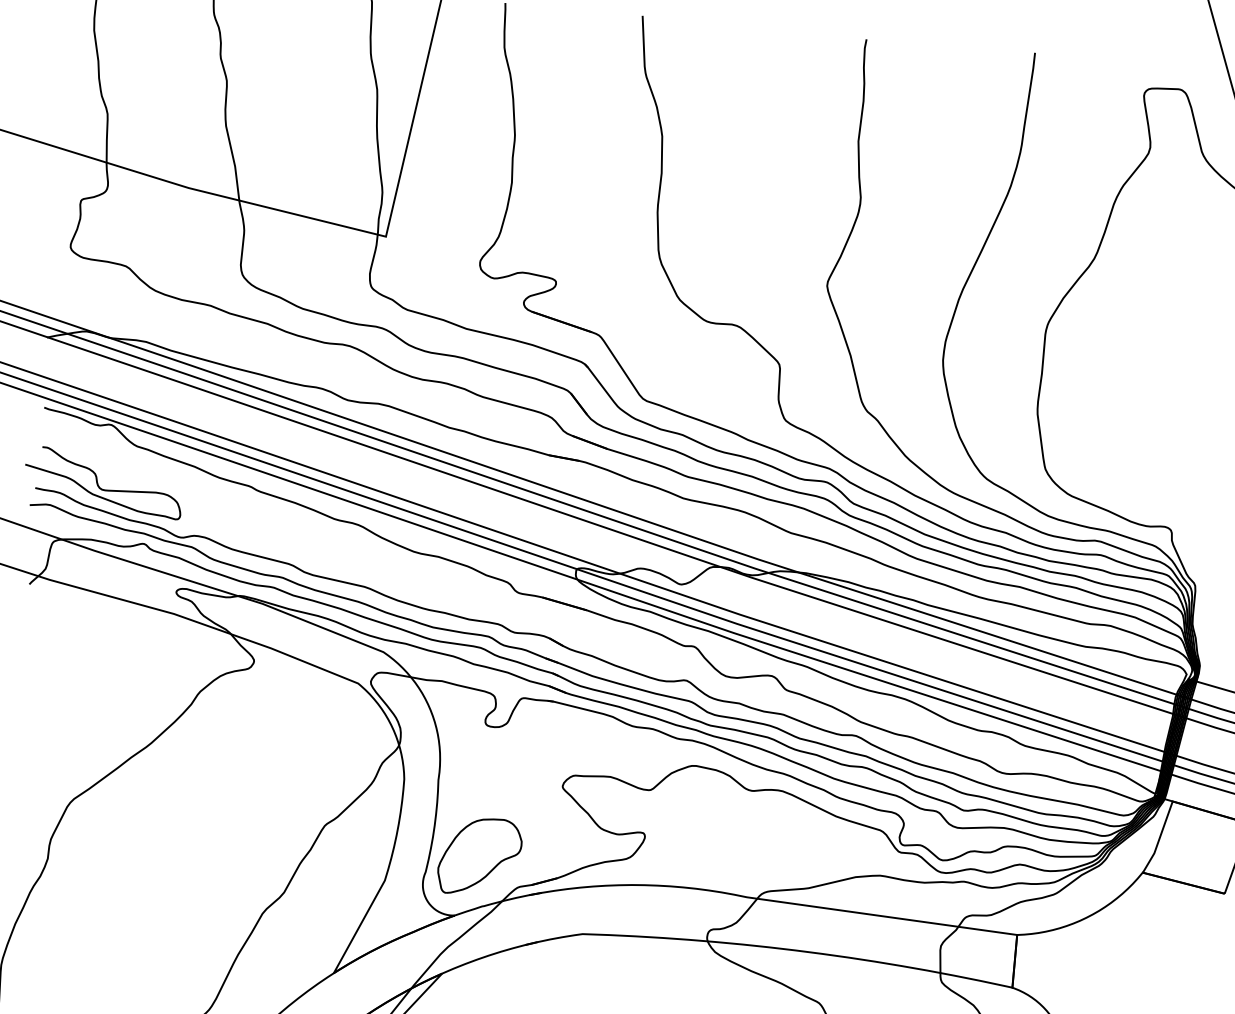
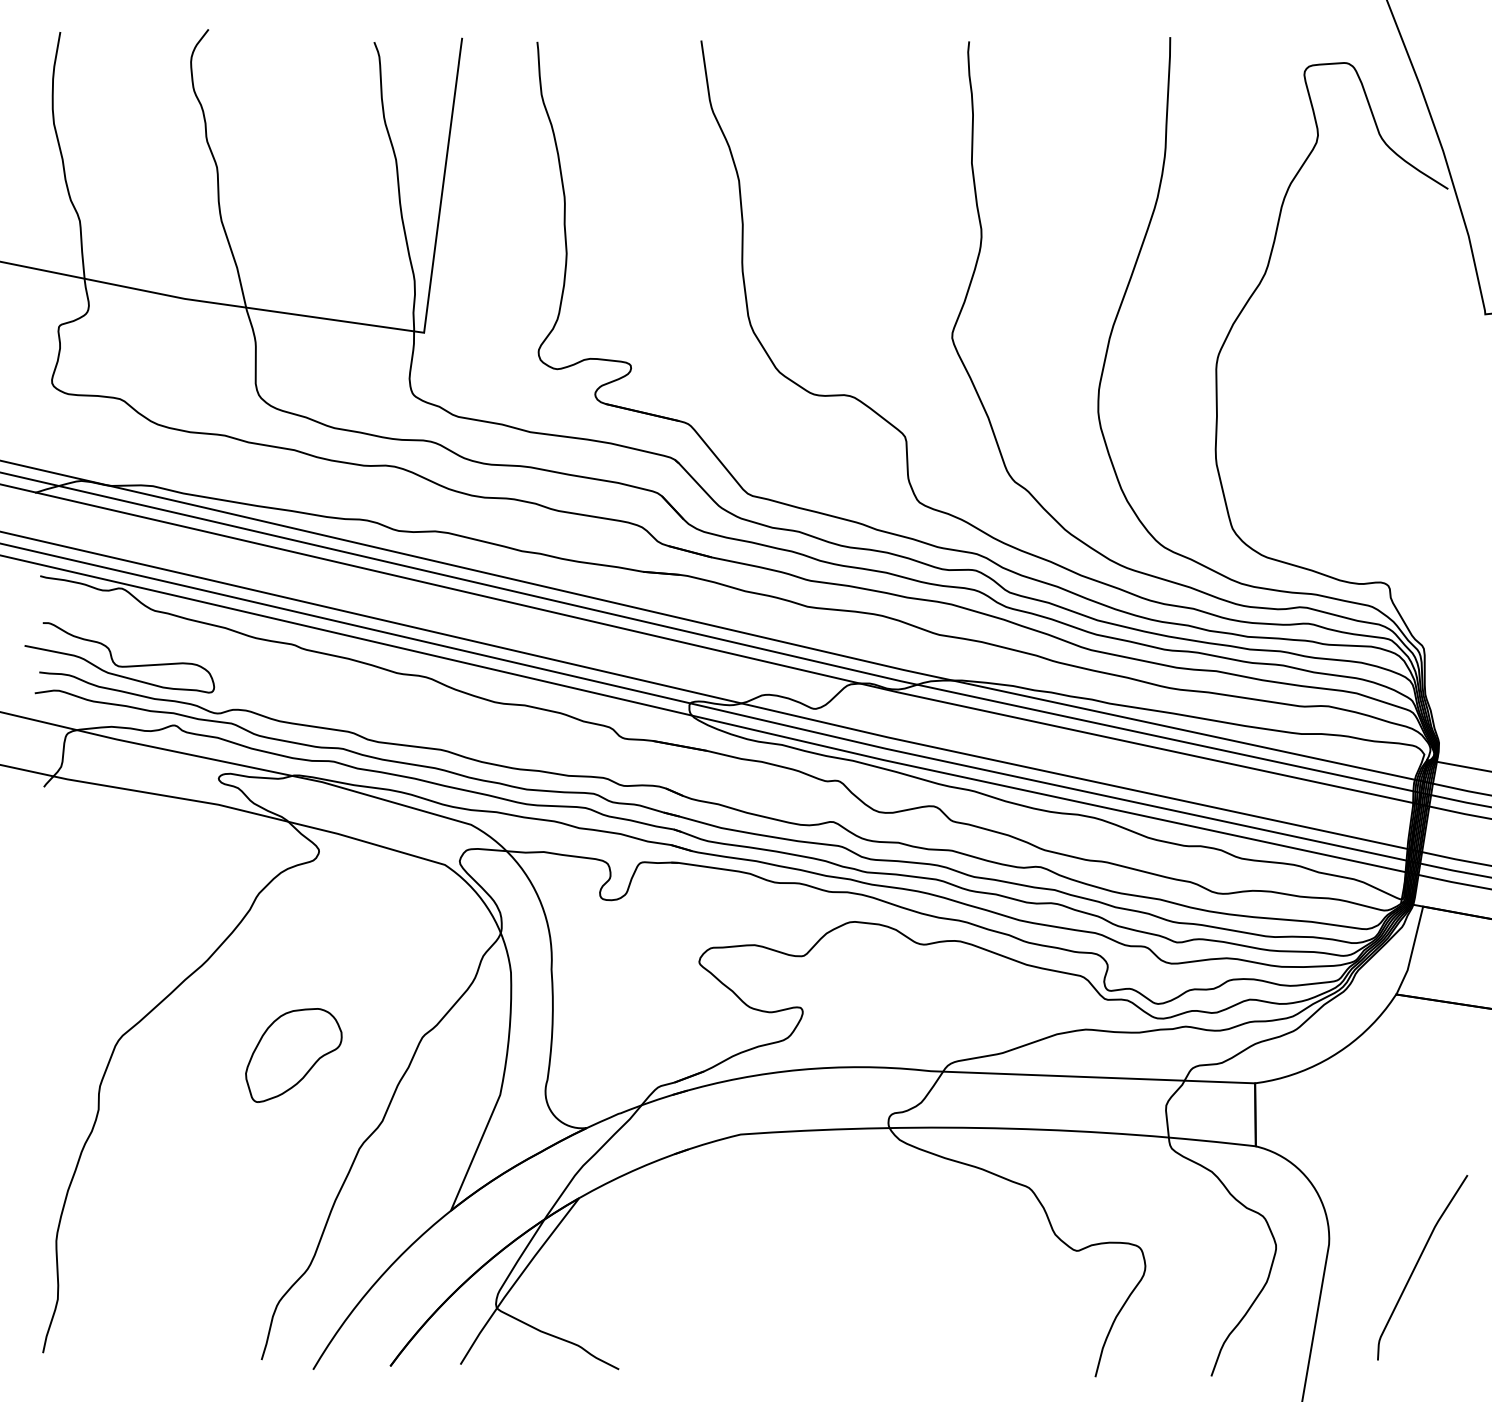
part: (479, 856) -> (293, 1055), moved

